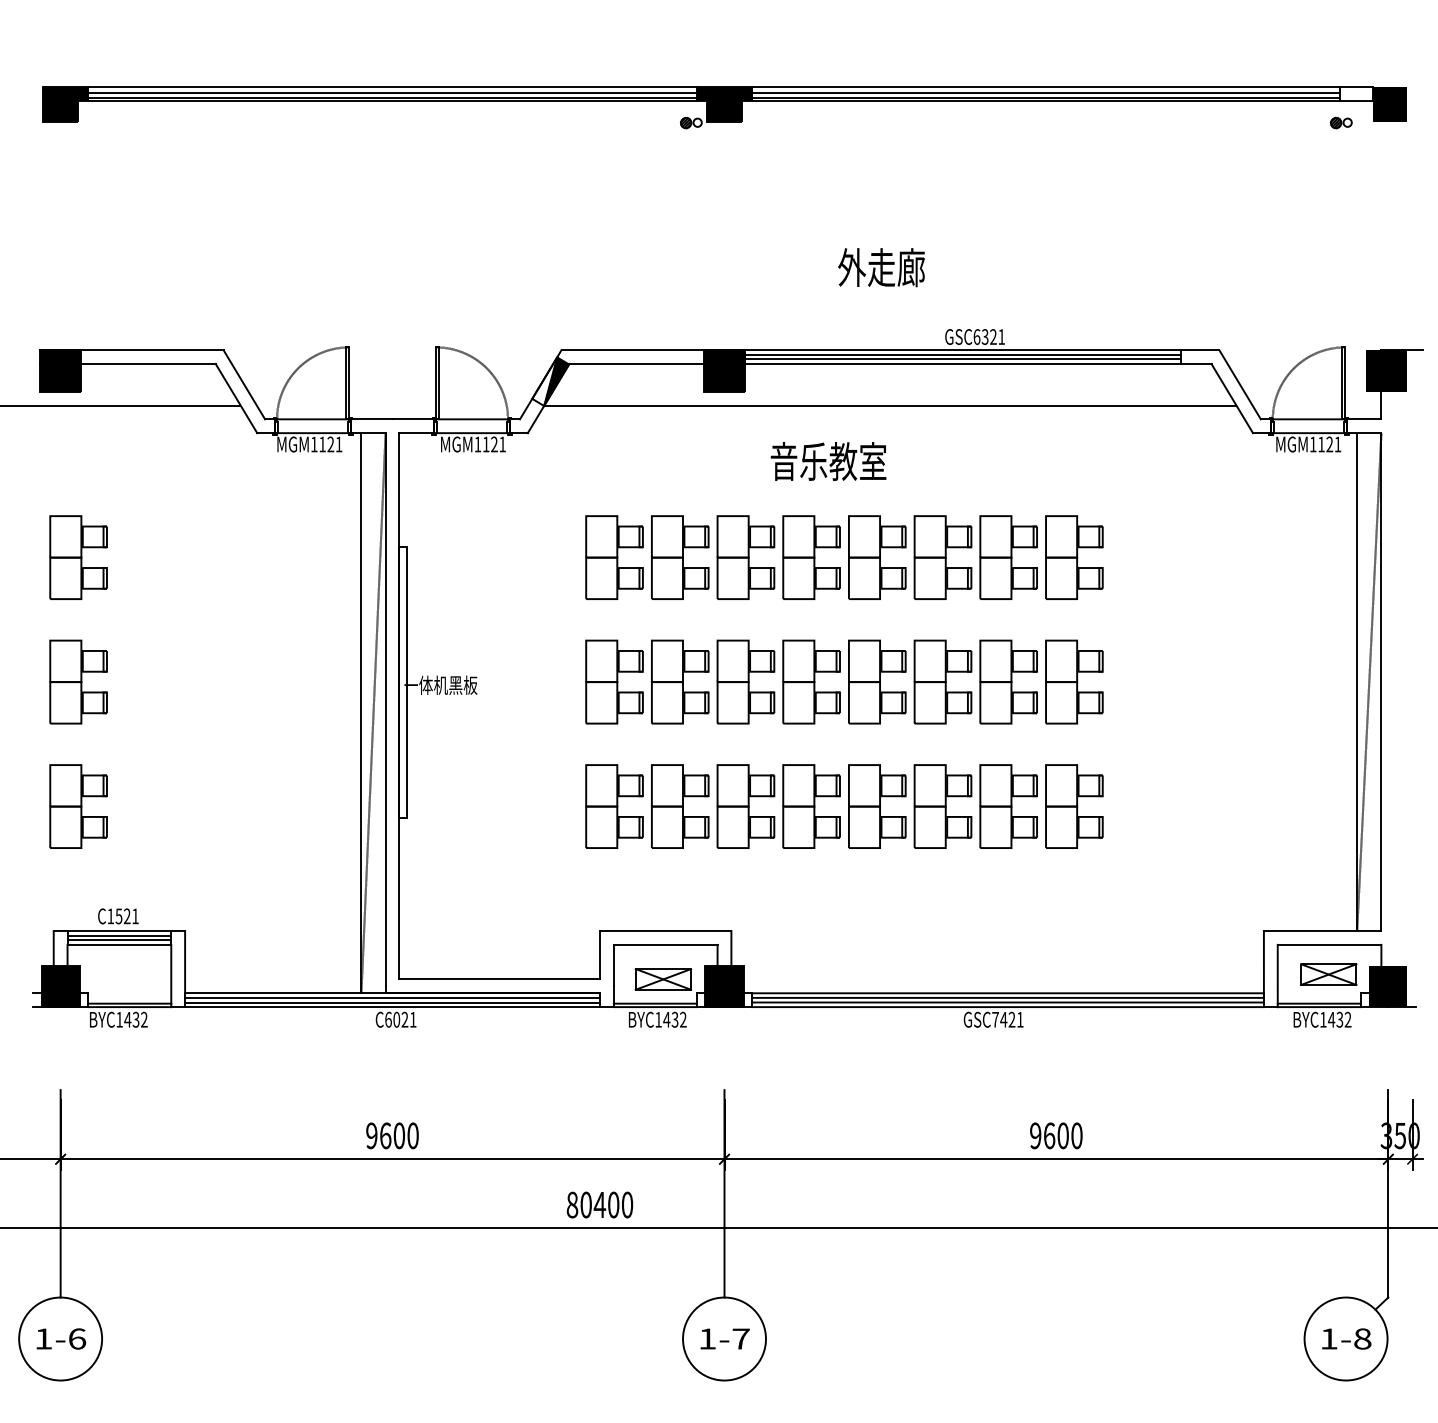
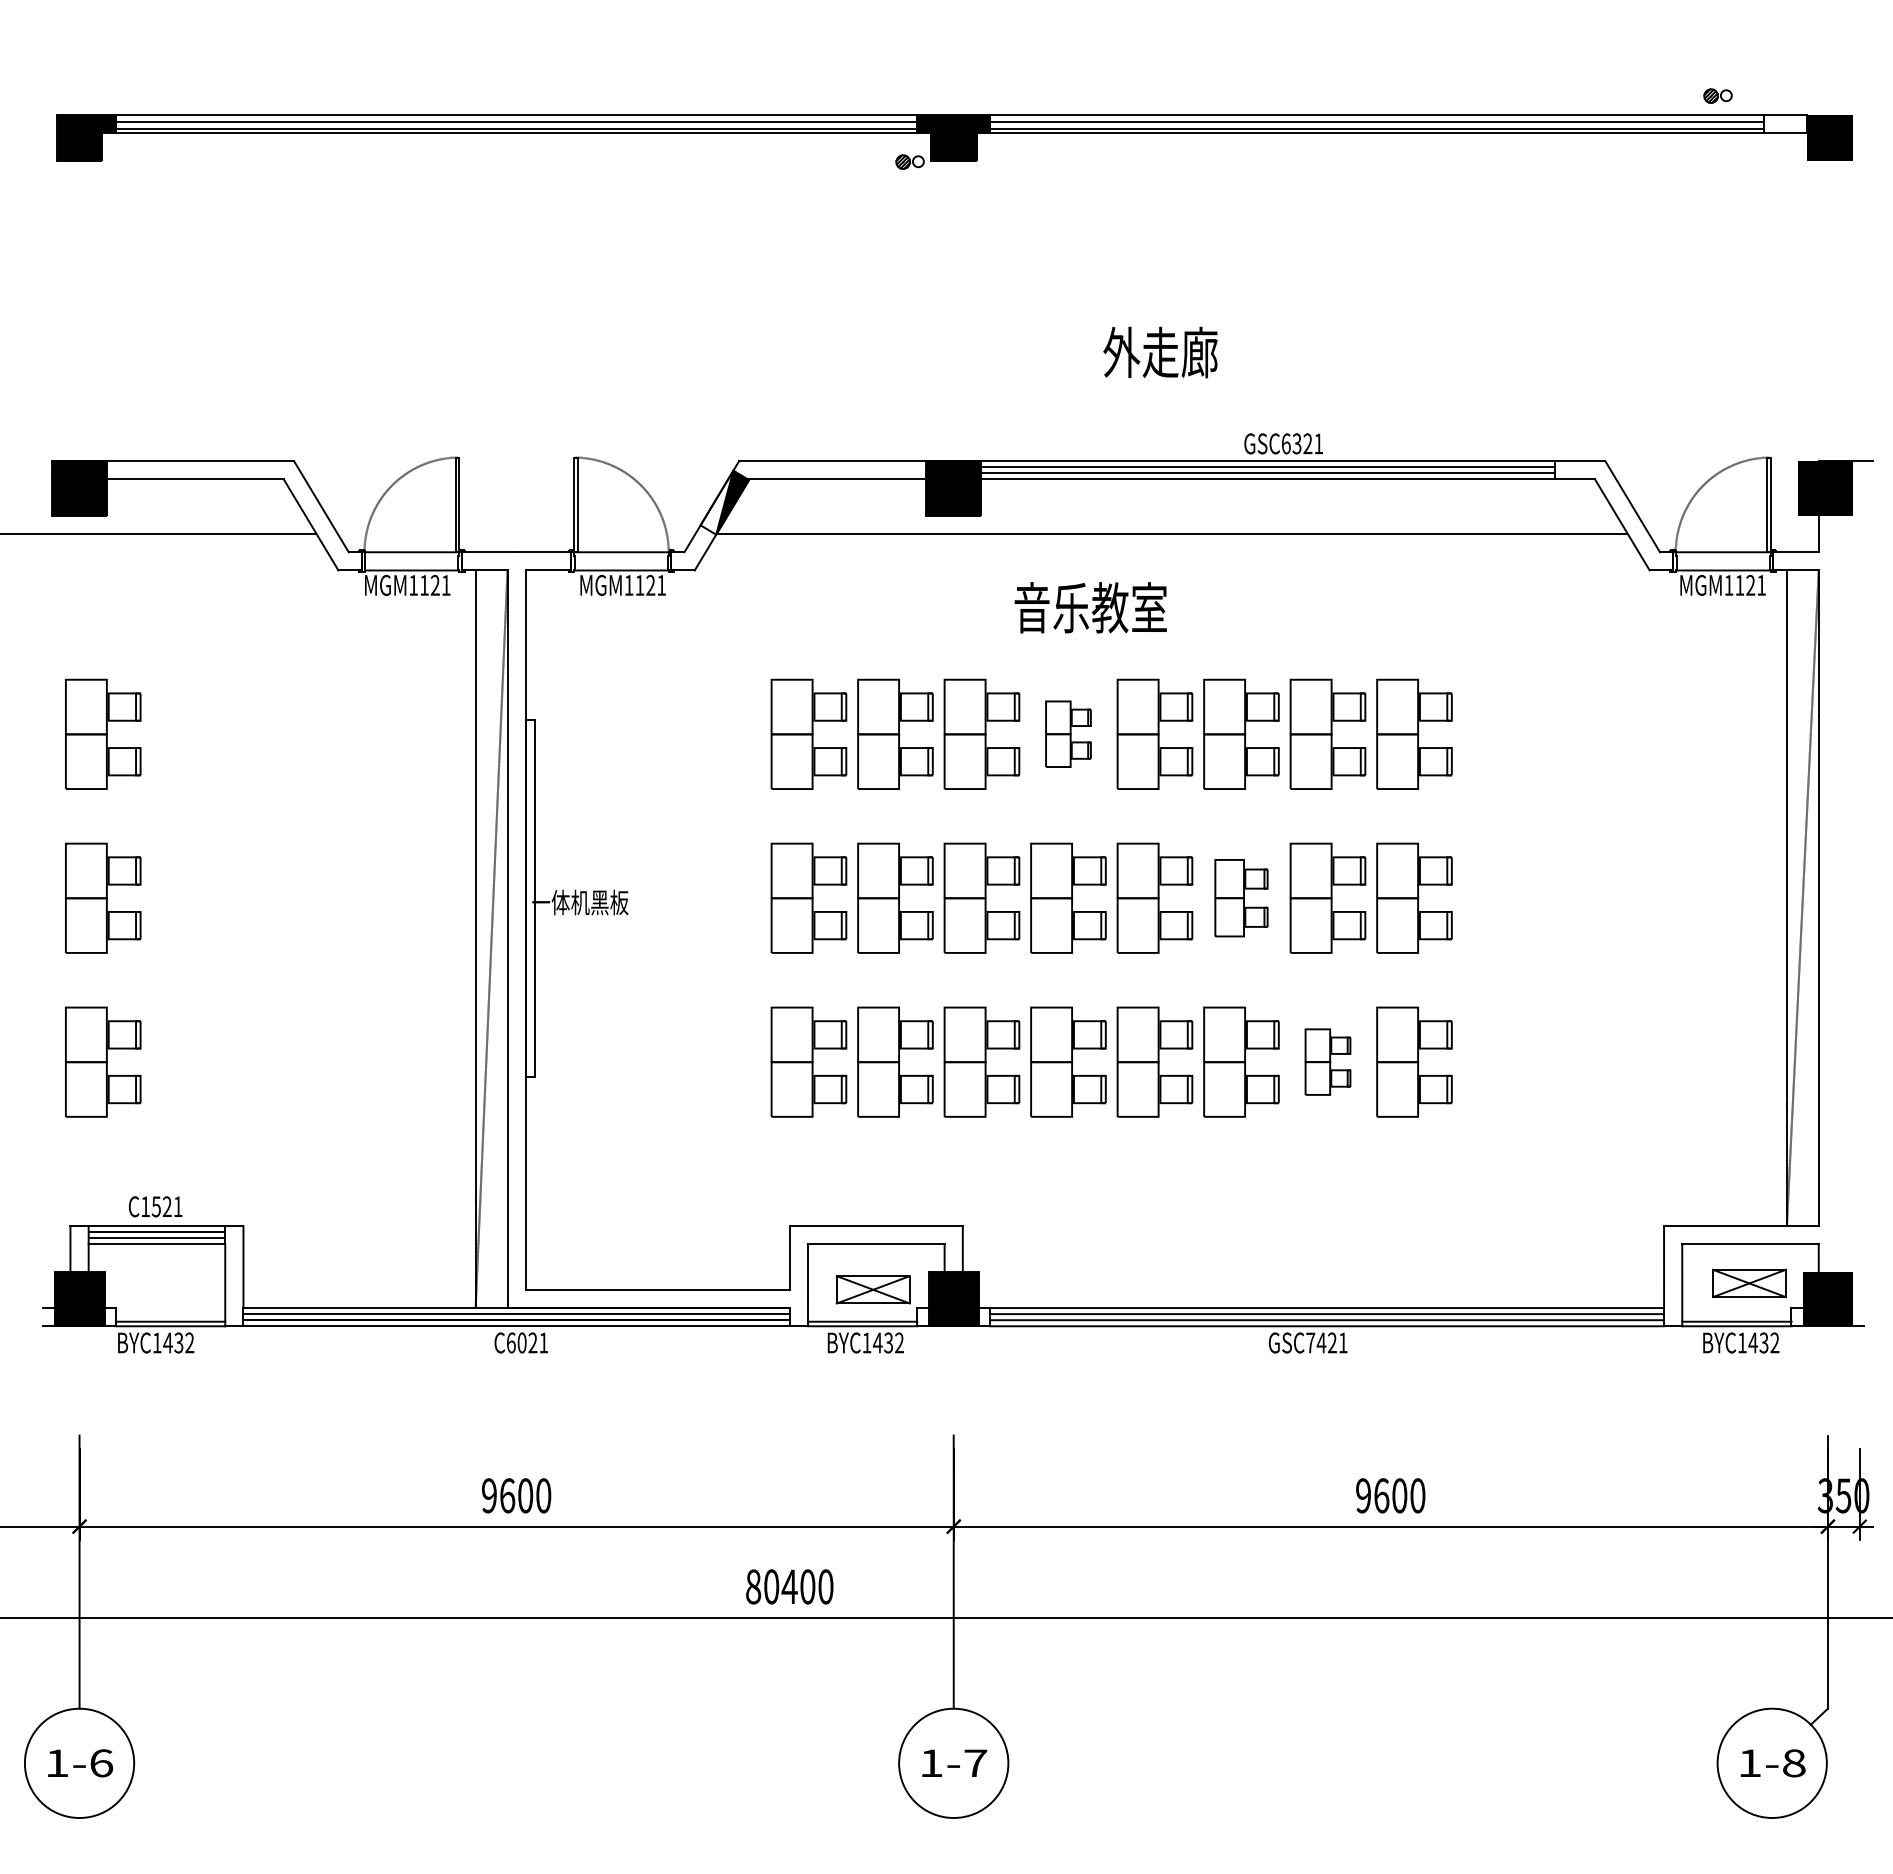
part: (1340, 122) -> (1717, 95), moved
part: (811, 556) -> (1068, 733), size x0.6
part: (943, 681) -> (1241, 897), size x0.7
part: (1008, 806) -> (1327, 1061), size x0.6

